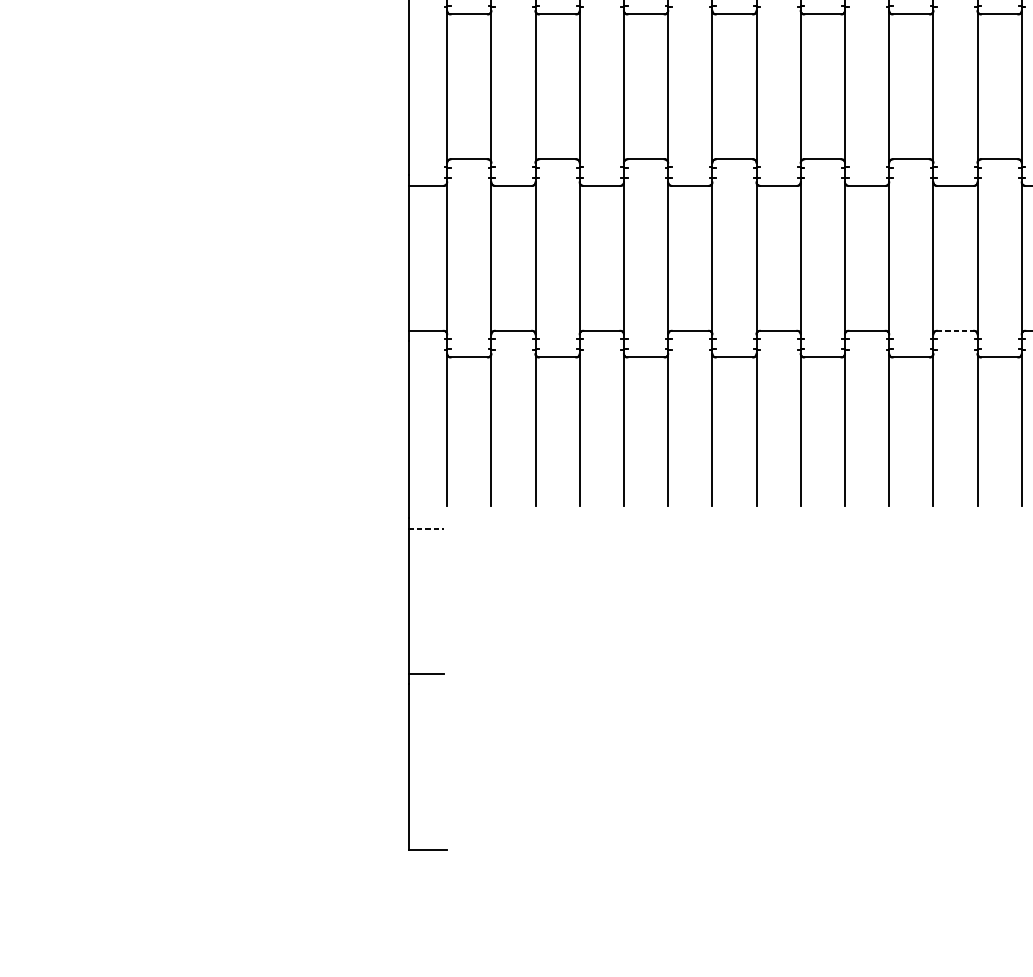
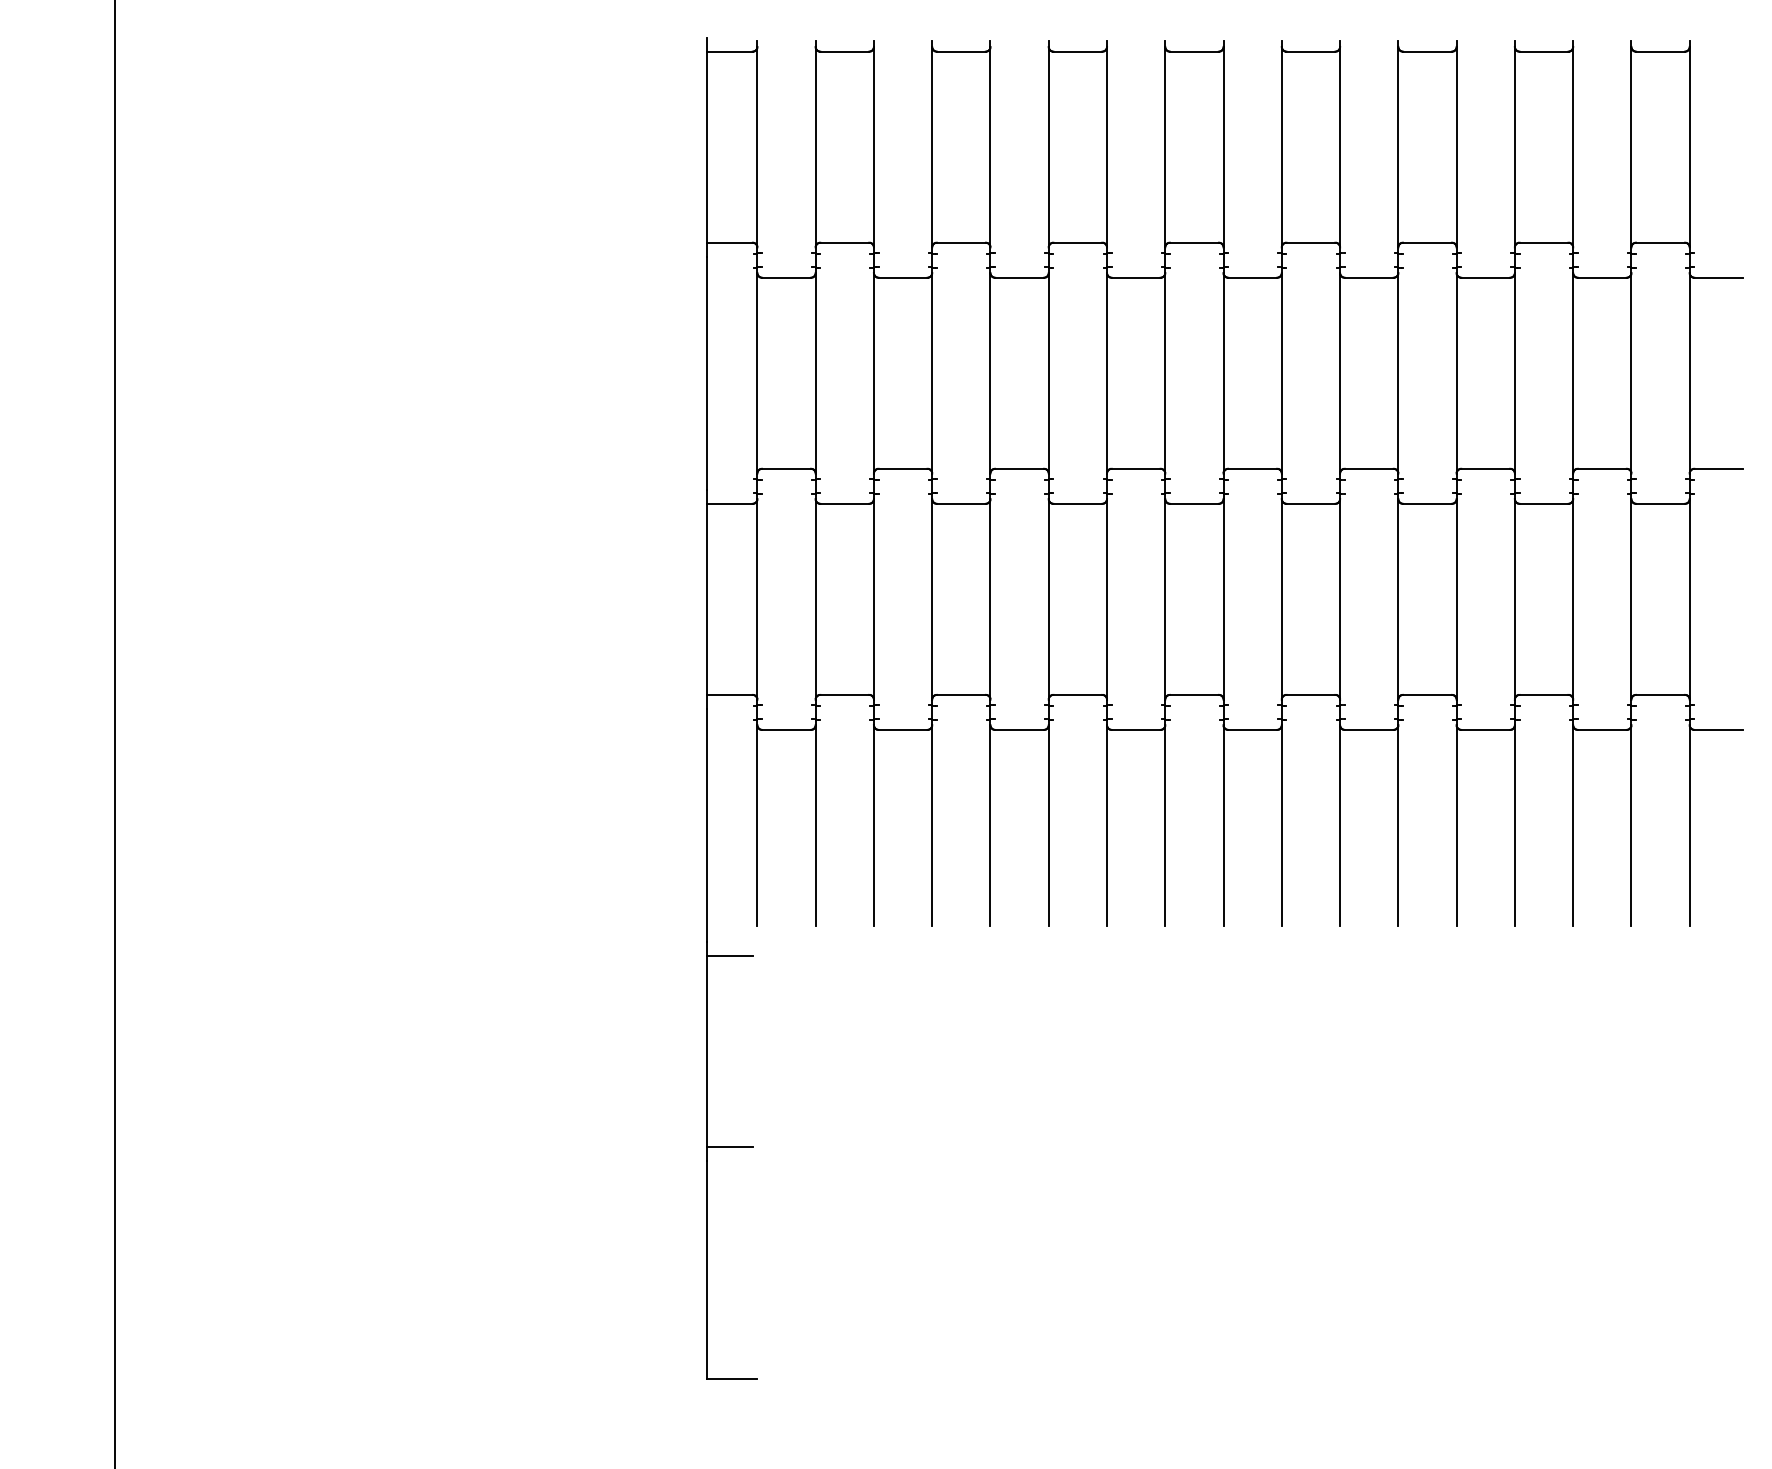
line: (955, 330) -> (1427, 694), dashed -> solid
line: (425, 528) -> (729, 955), dashed -> solid

